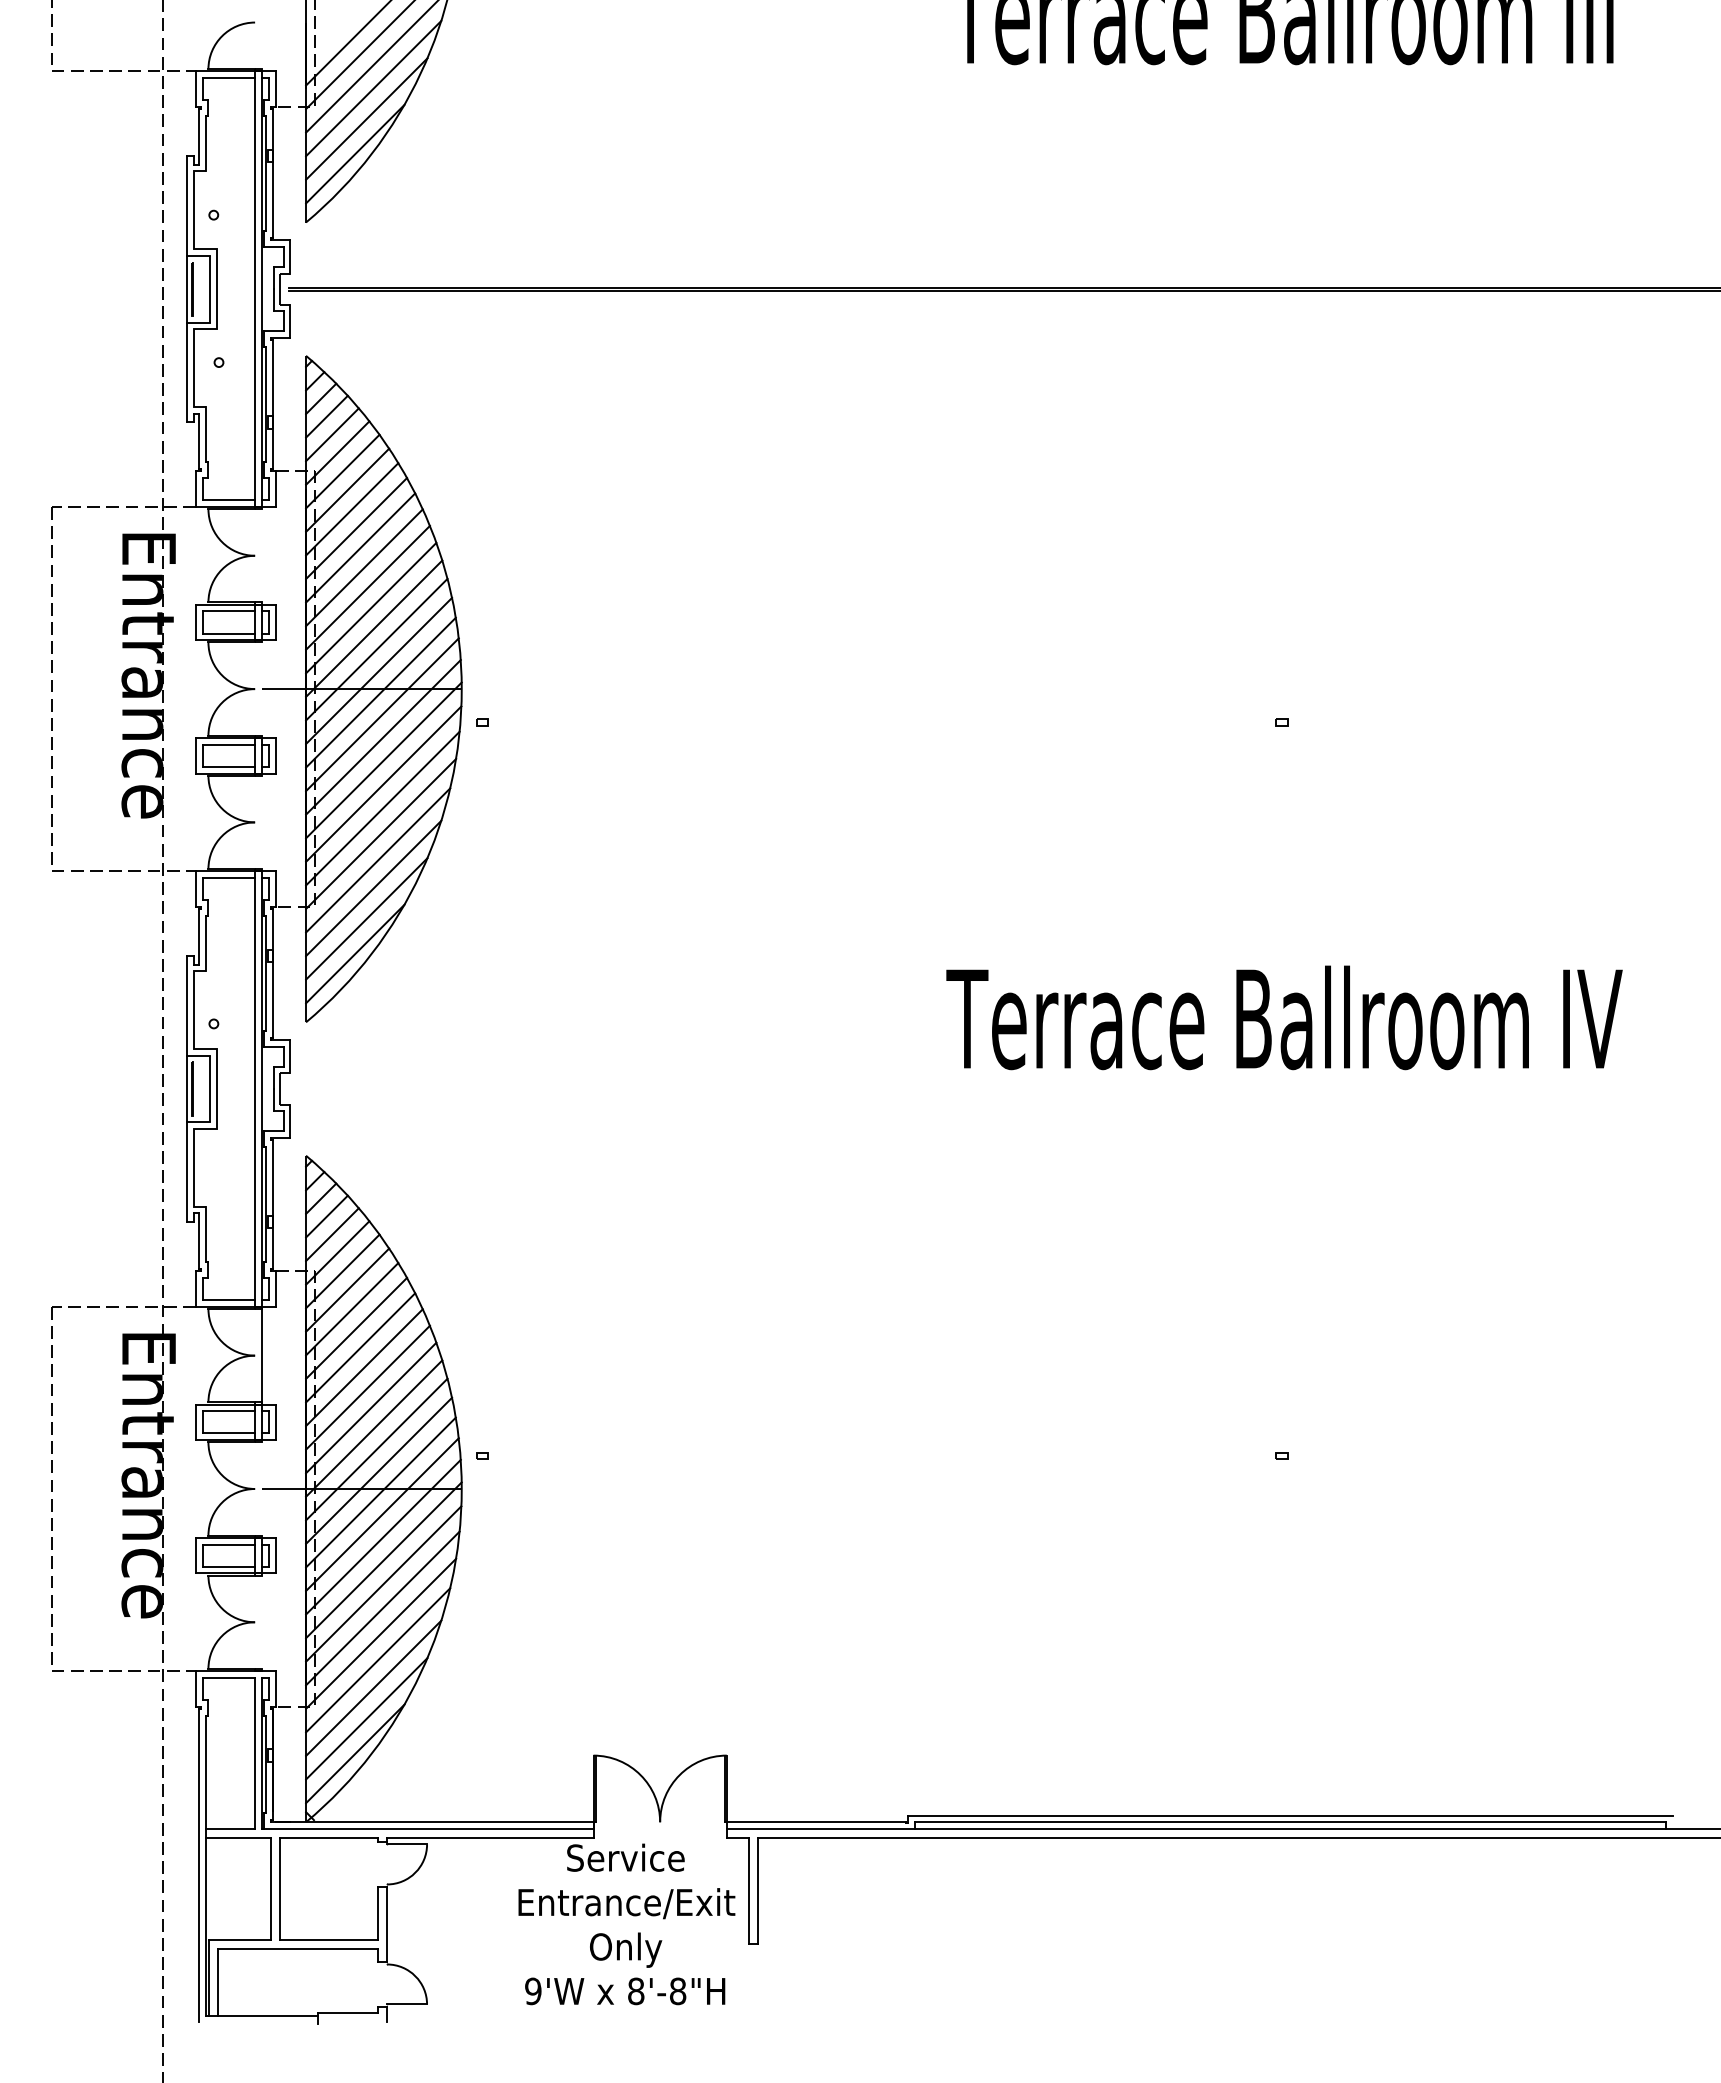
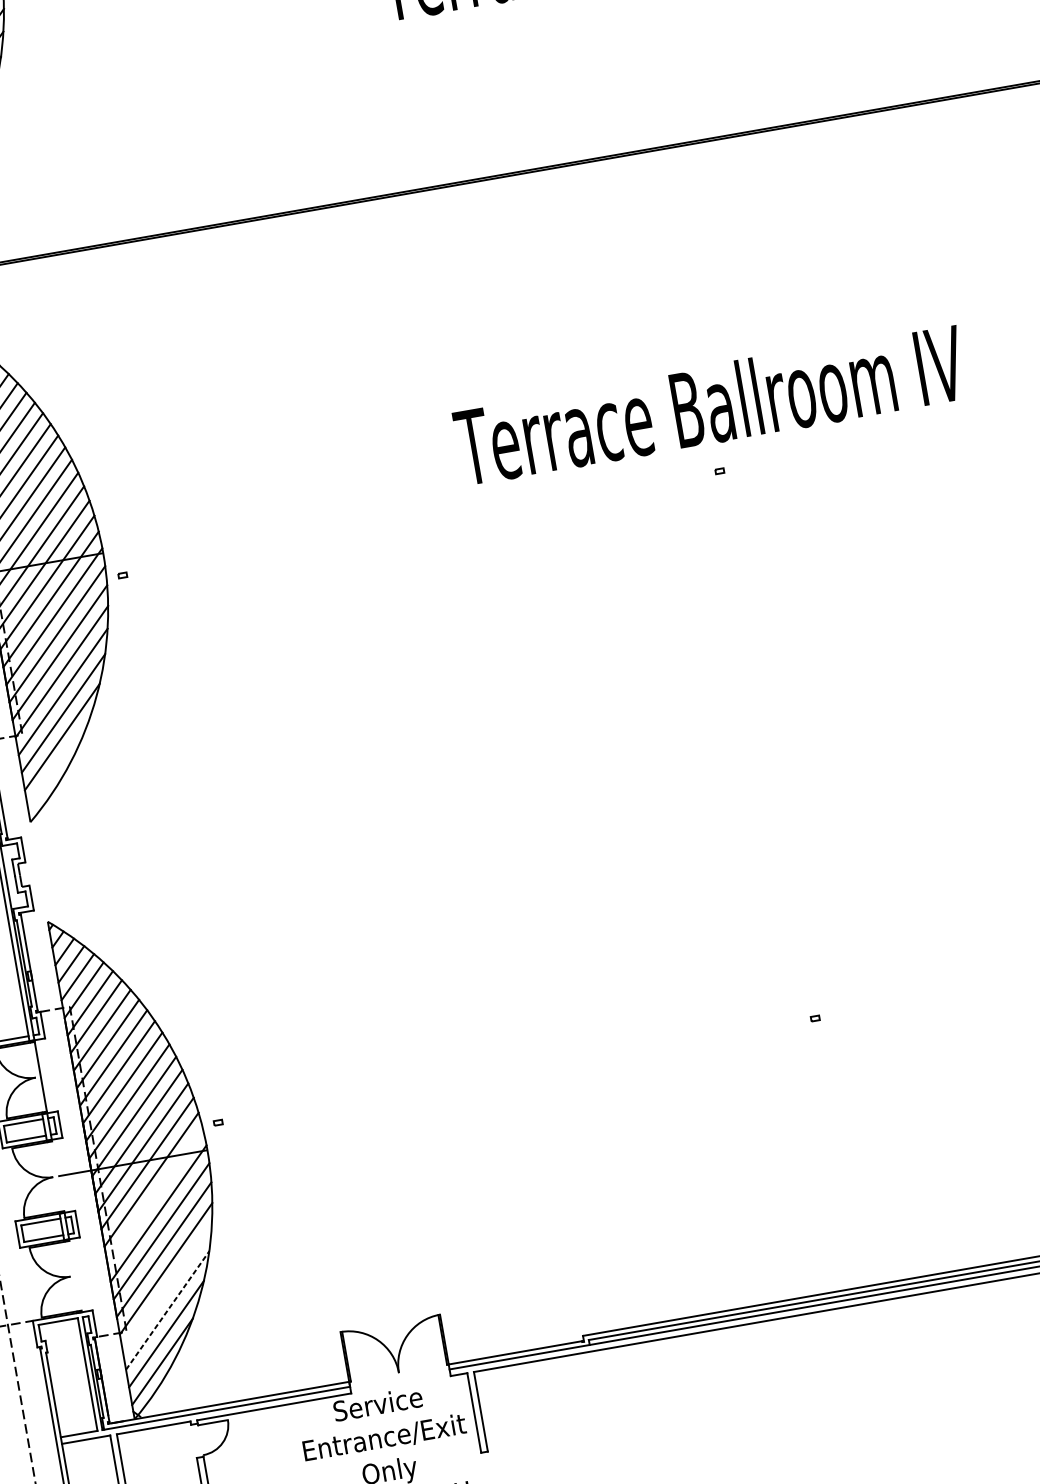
line: (355, 953) -> (58, 764), removed
text: (1284, 1017) -> (710, 404), moved
line: (383, 1536) -> (155, 1195), removed
line: (378, 1660) -> (167, 1289), removed
line: (373, 1688) -> (167, 1310), solid -> dashed

